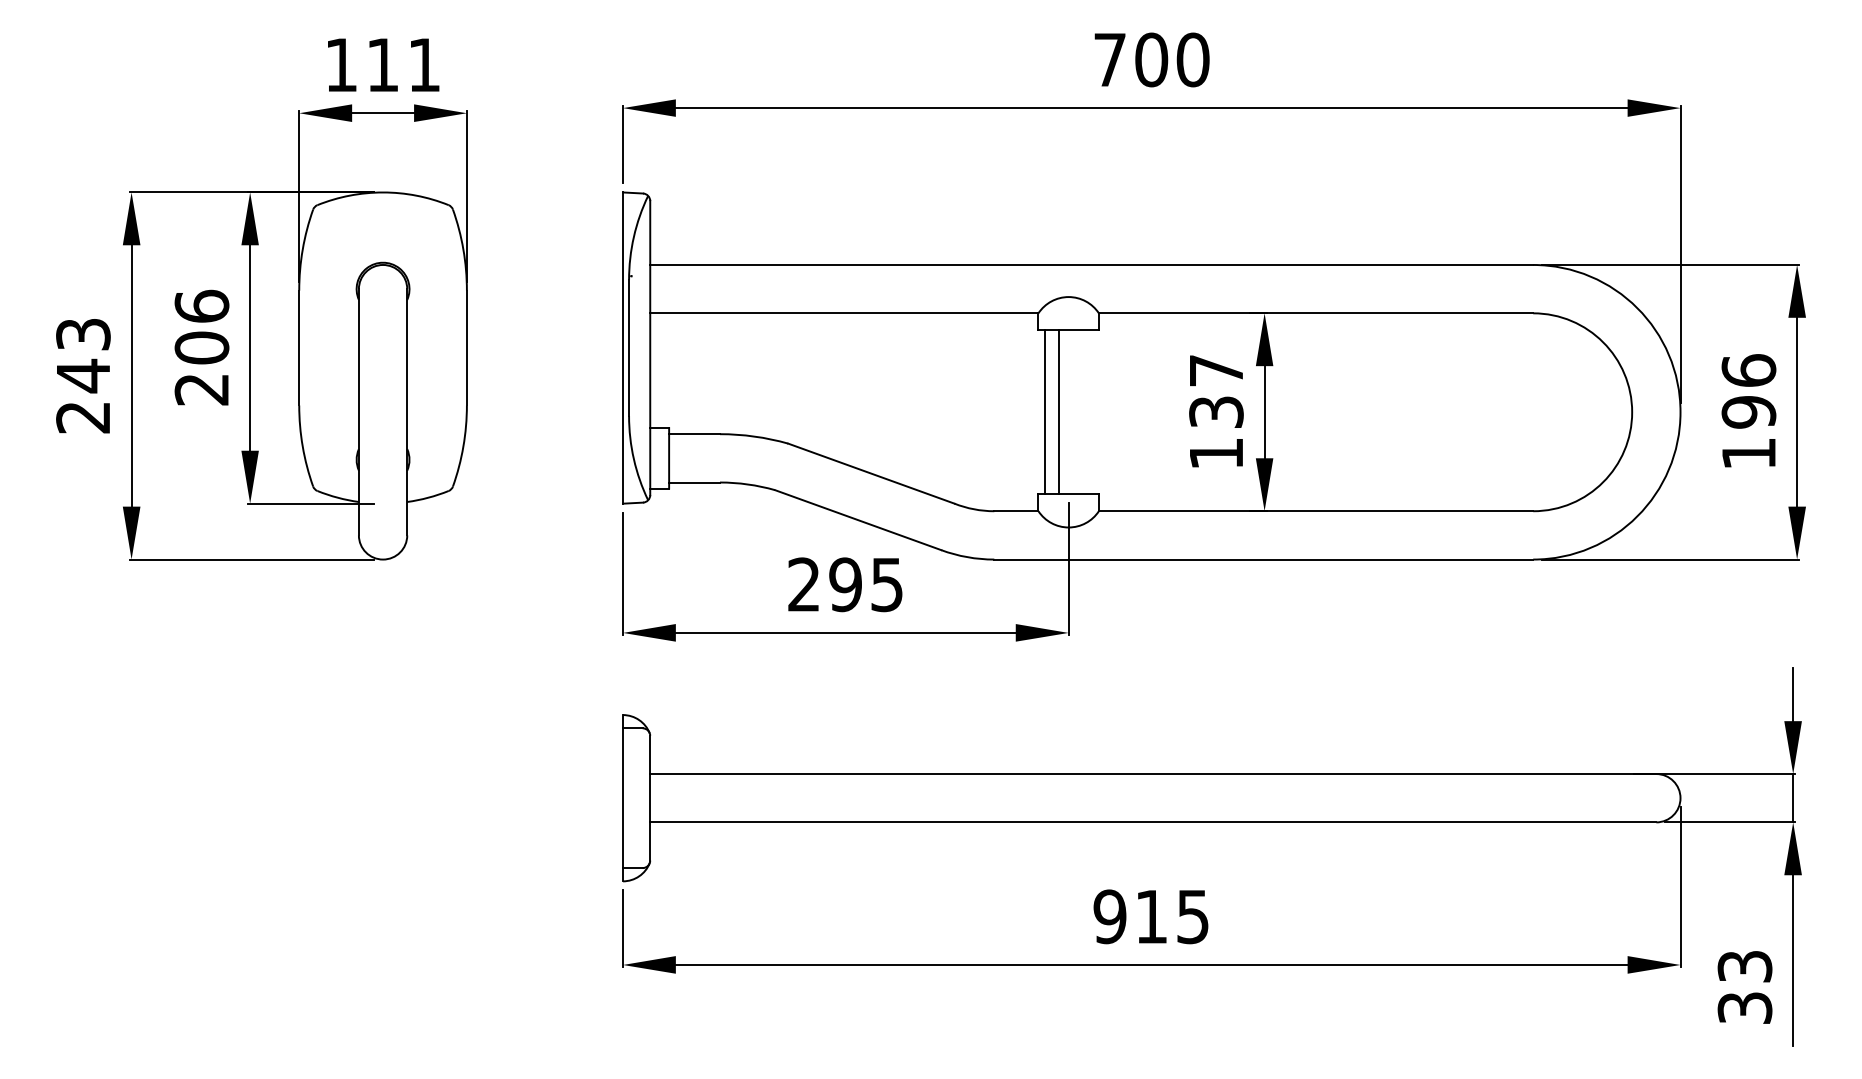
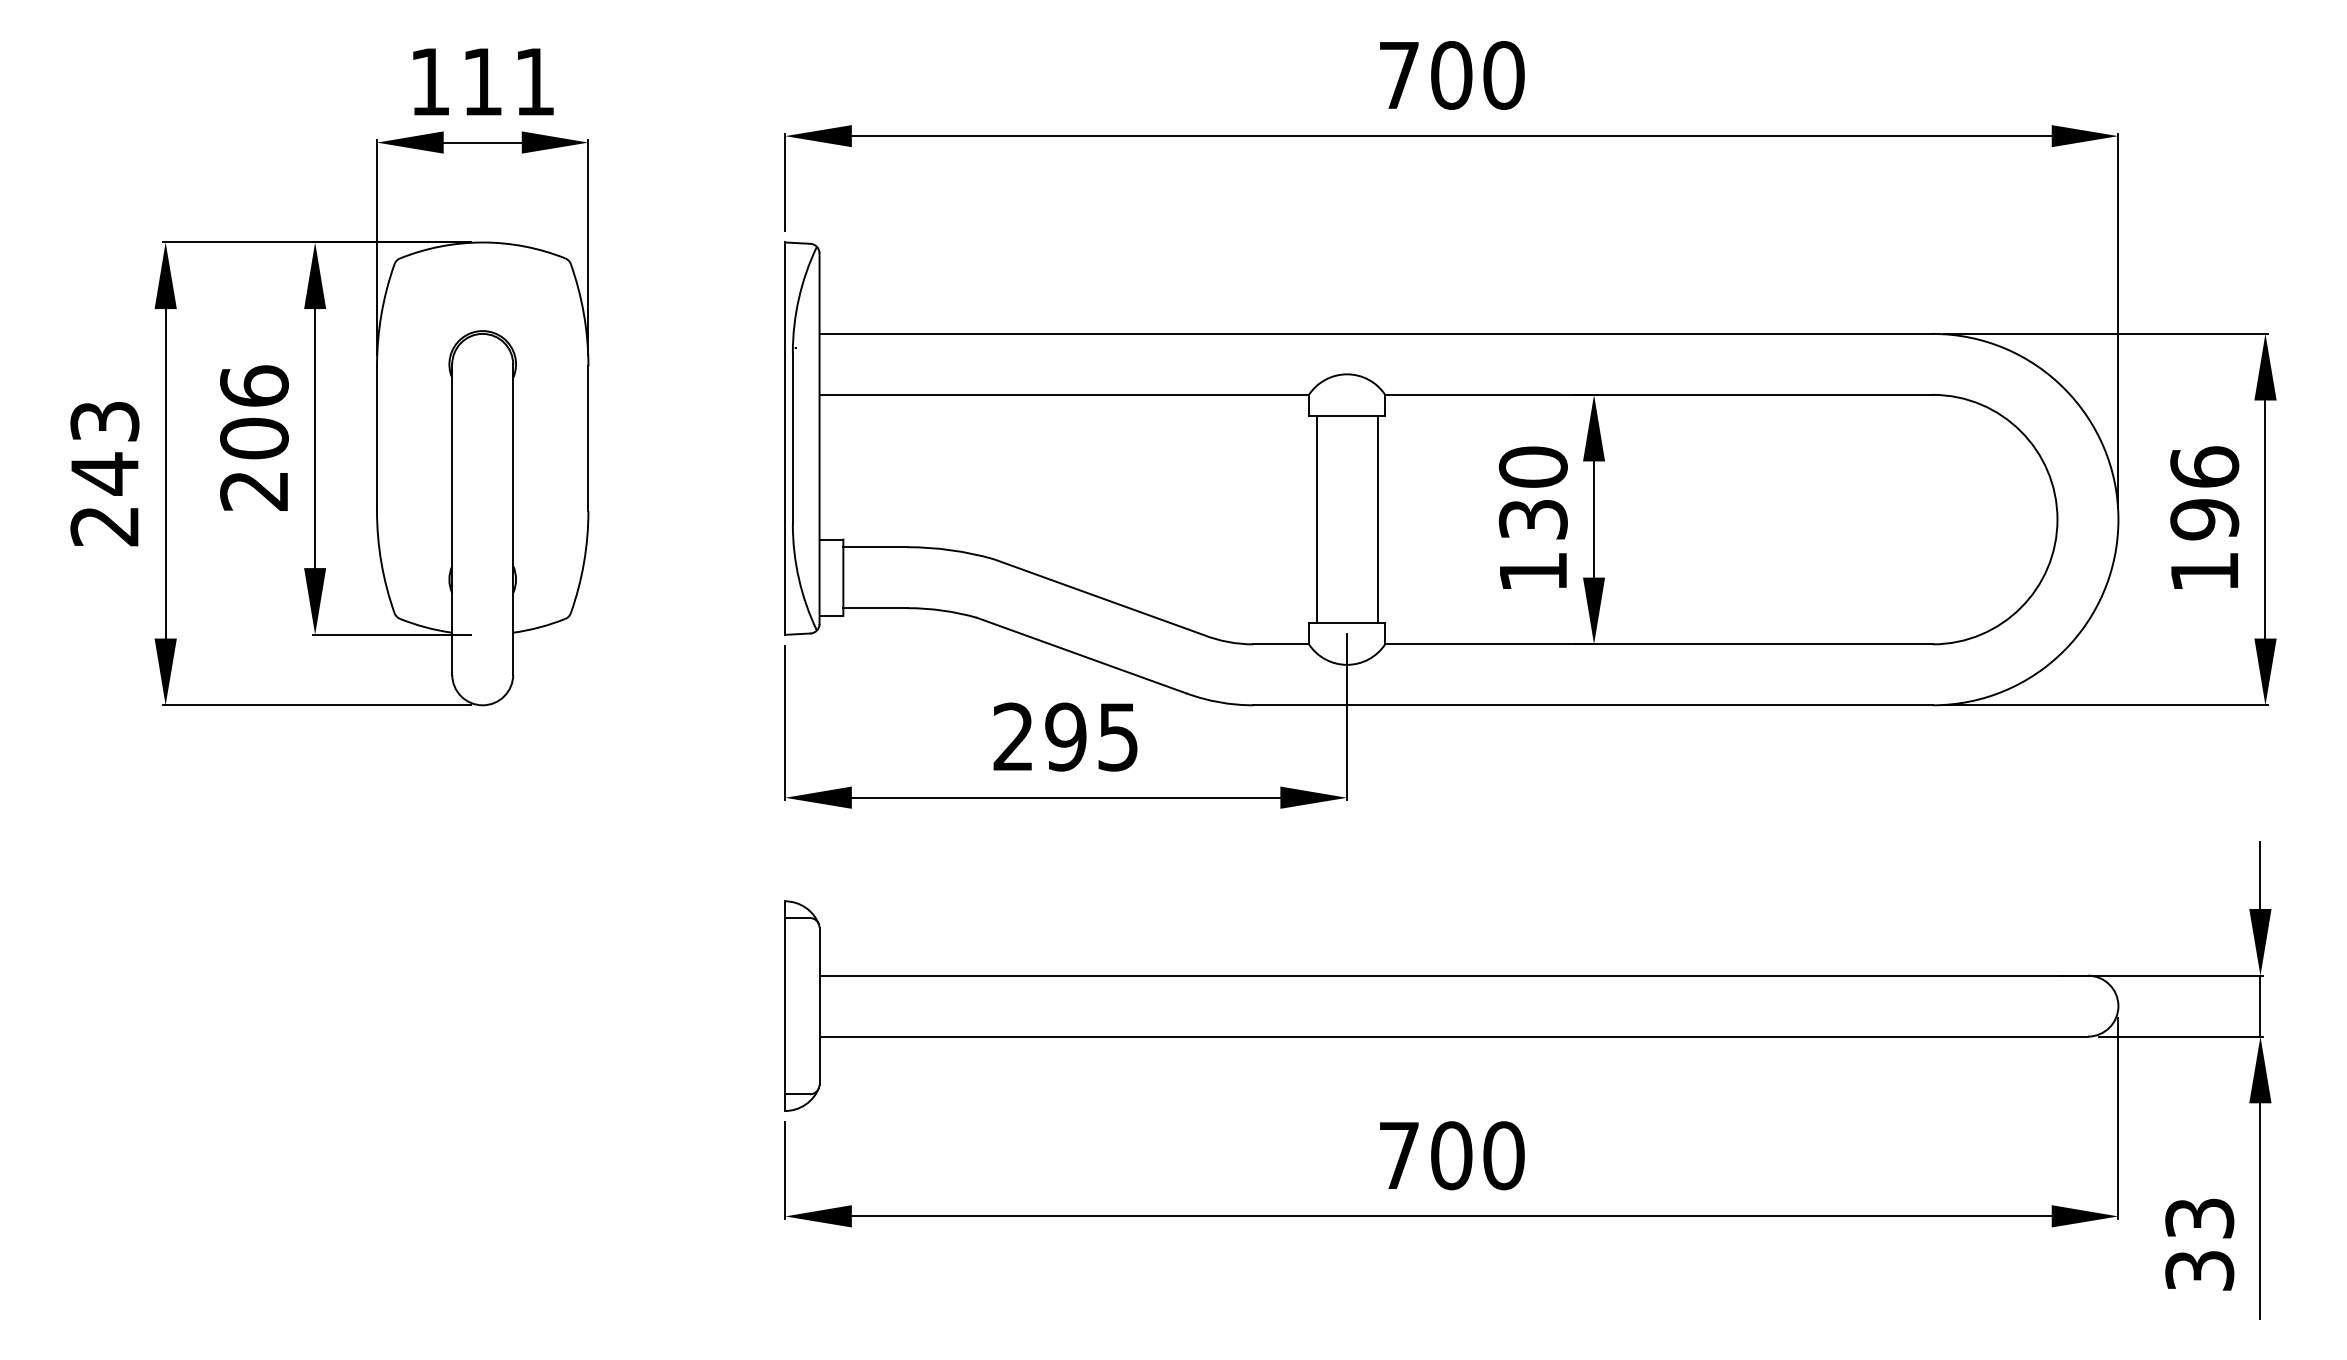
text: (1215, 370) -> (1532, 466), 137 -> 130
line: (1058, 412) -> (1377, 519), moved
text: (1151, 916) -> (1451, 1155), 915 -> 700

